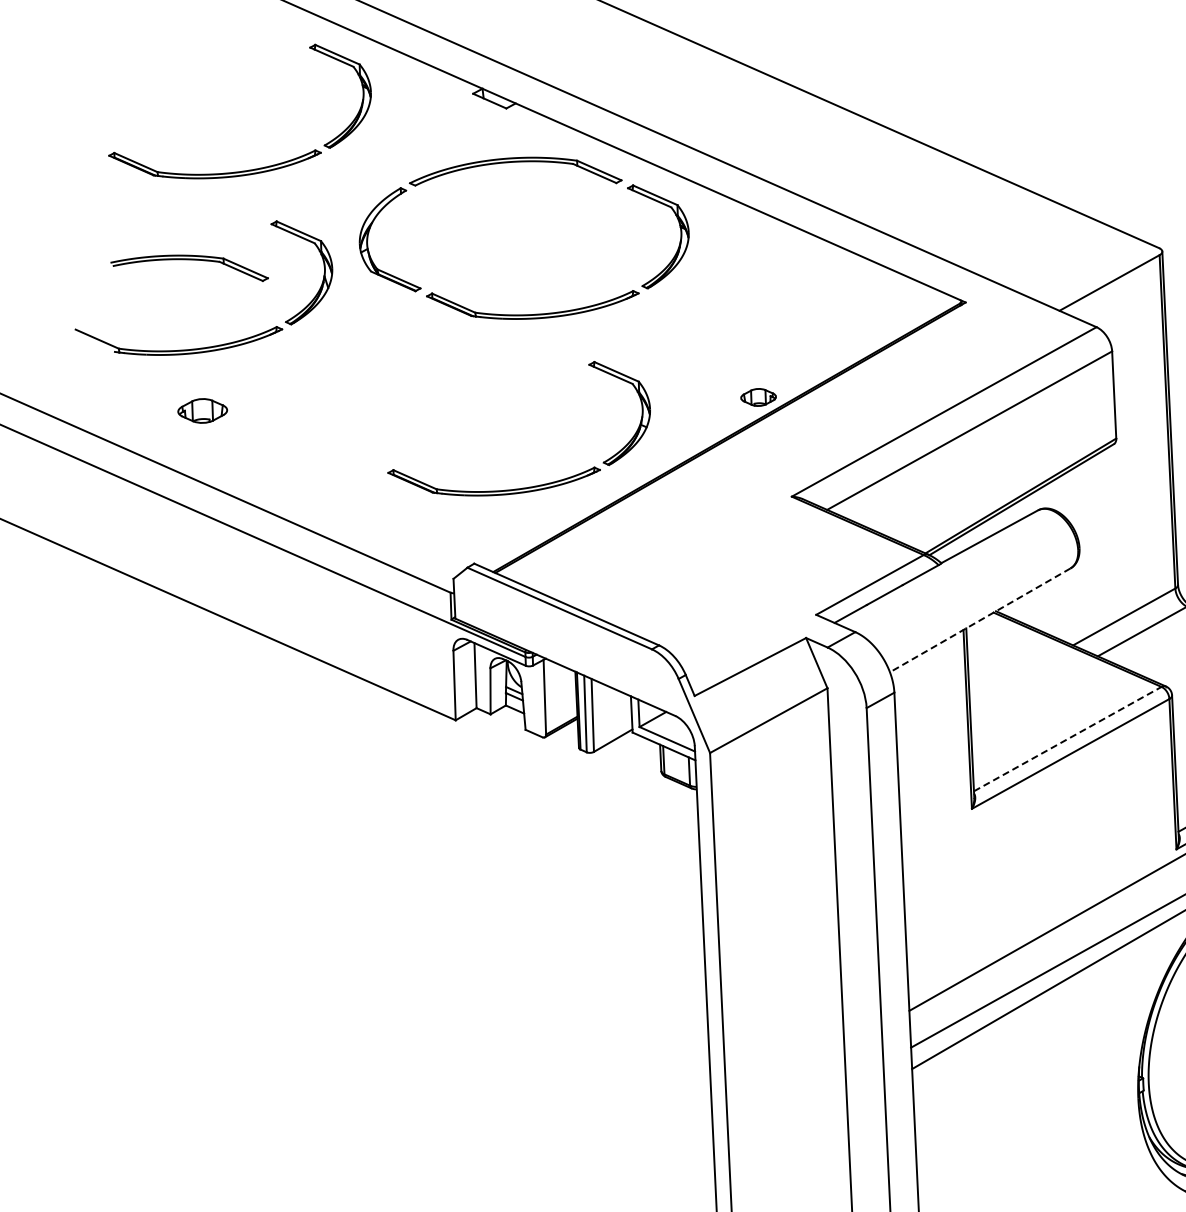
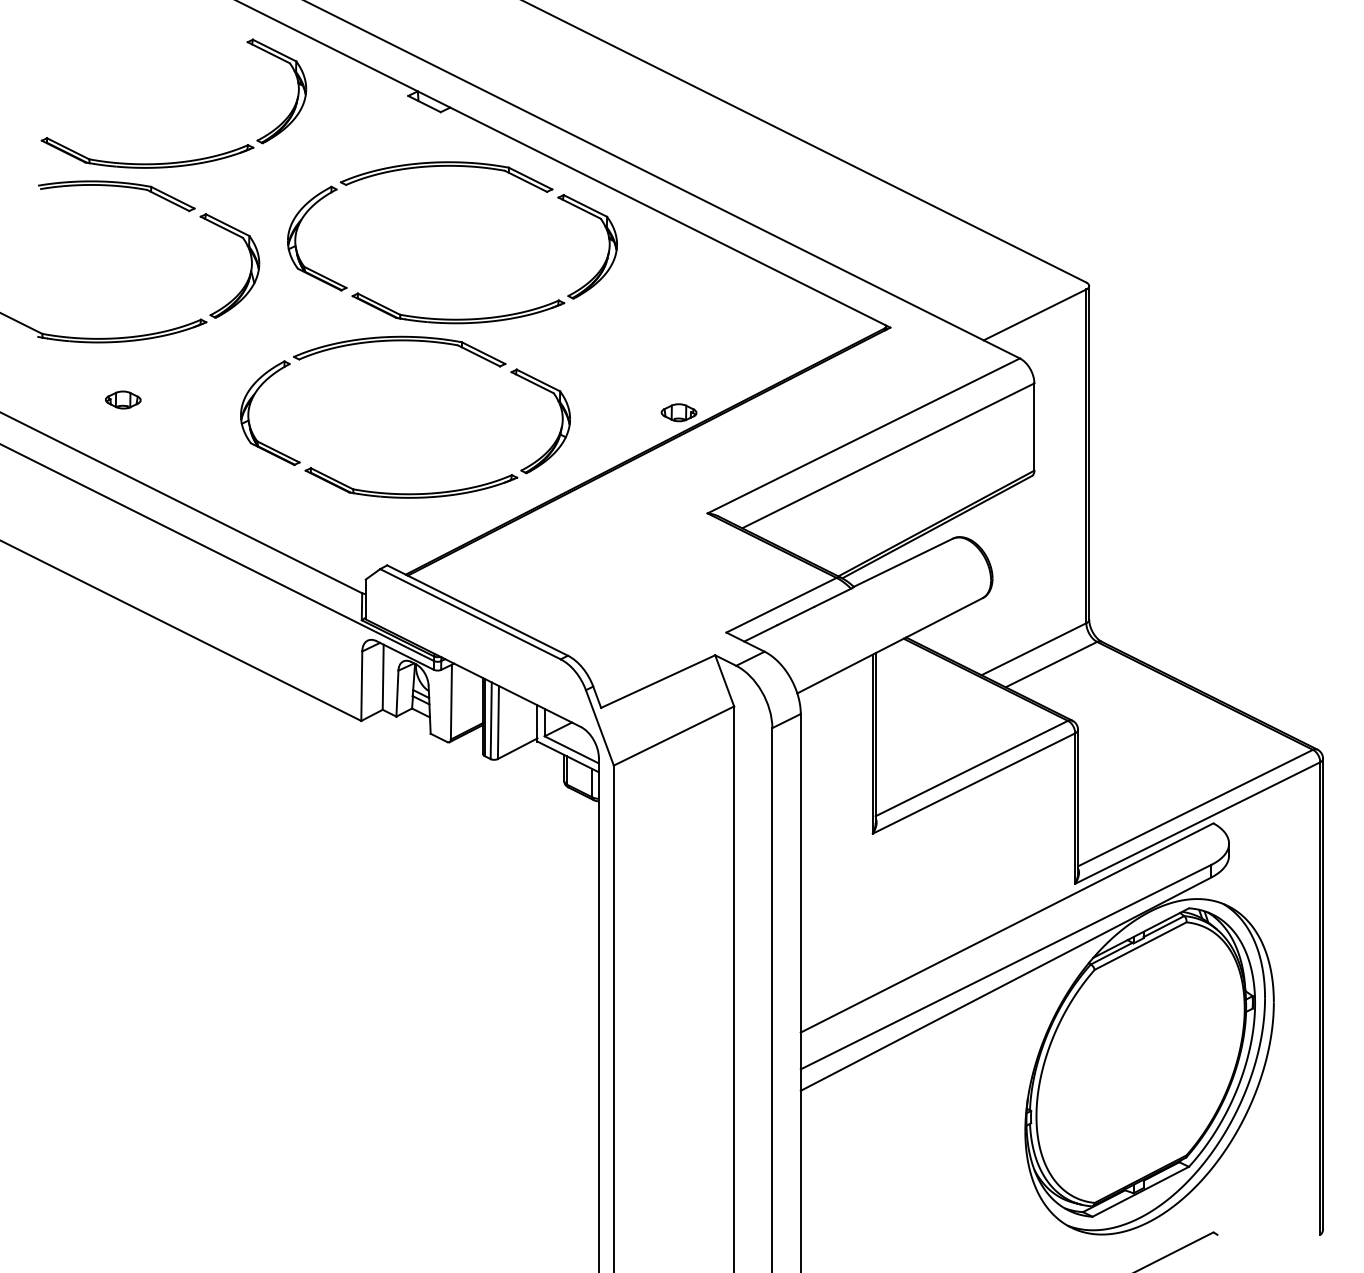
part: (191, 260) -> (119, 187), moved
part: (445, 342) -> (368, 343), added
part: (203, 410) -> (123, 399), size x0.71
line: (979, 621) -> (889, 646), dashed -> solid
line: (1068, 738) -> (972, 768), dashed -> solid

